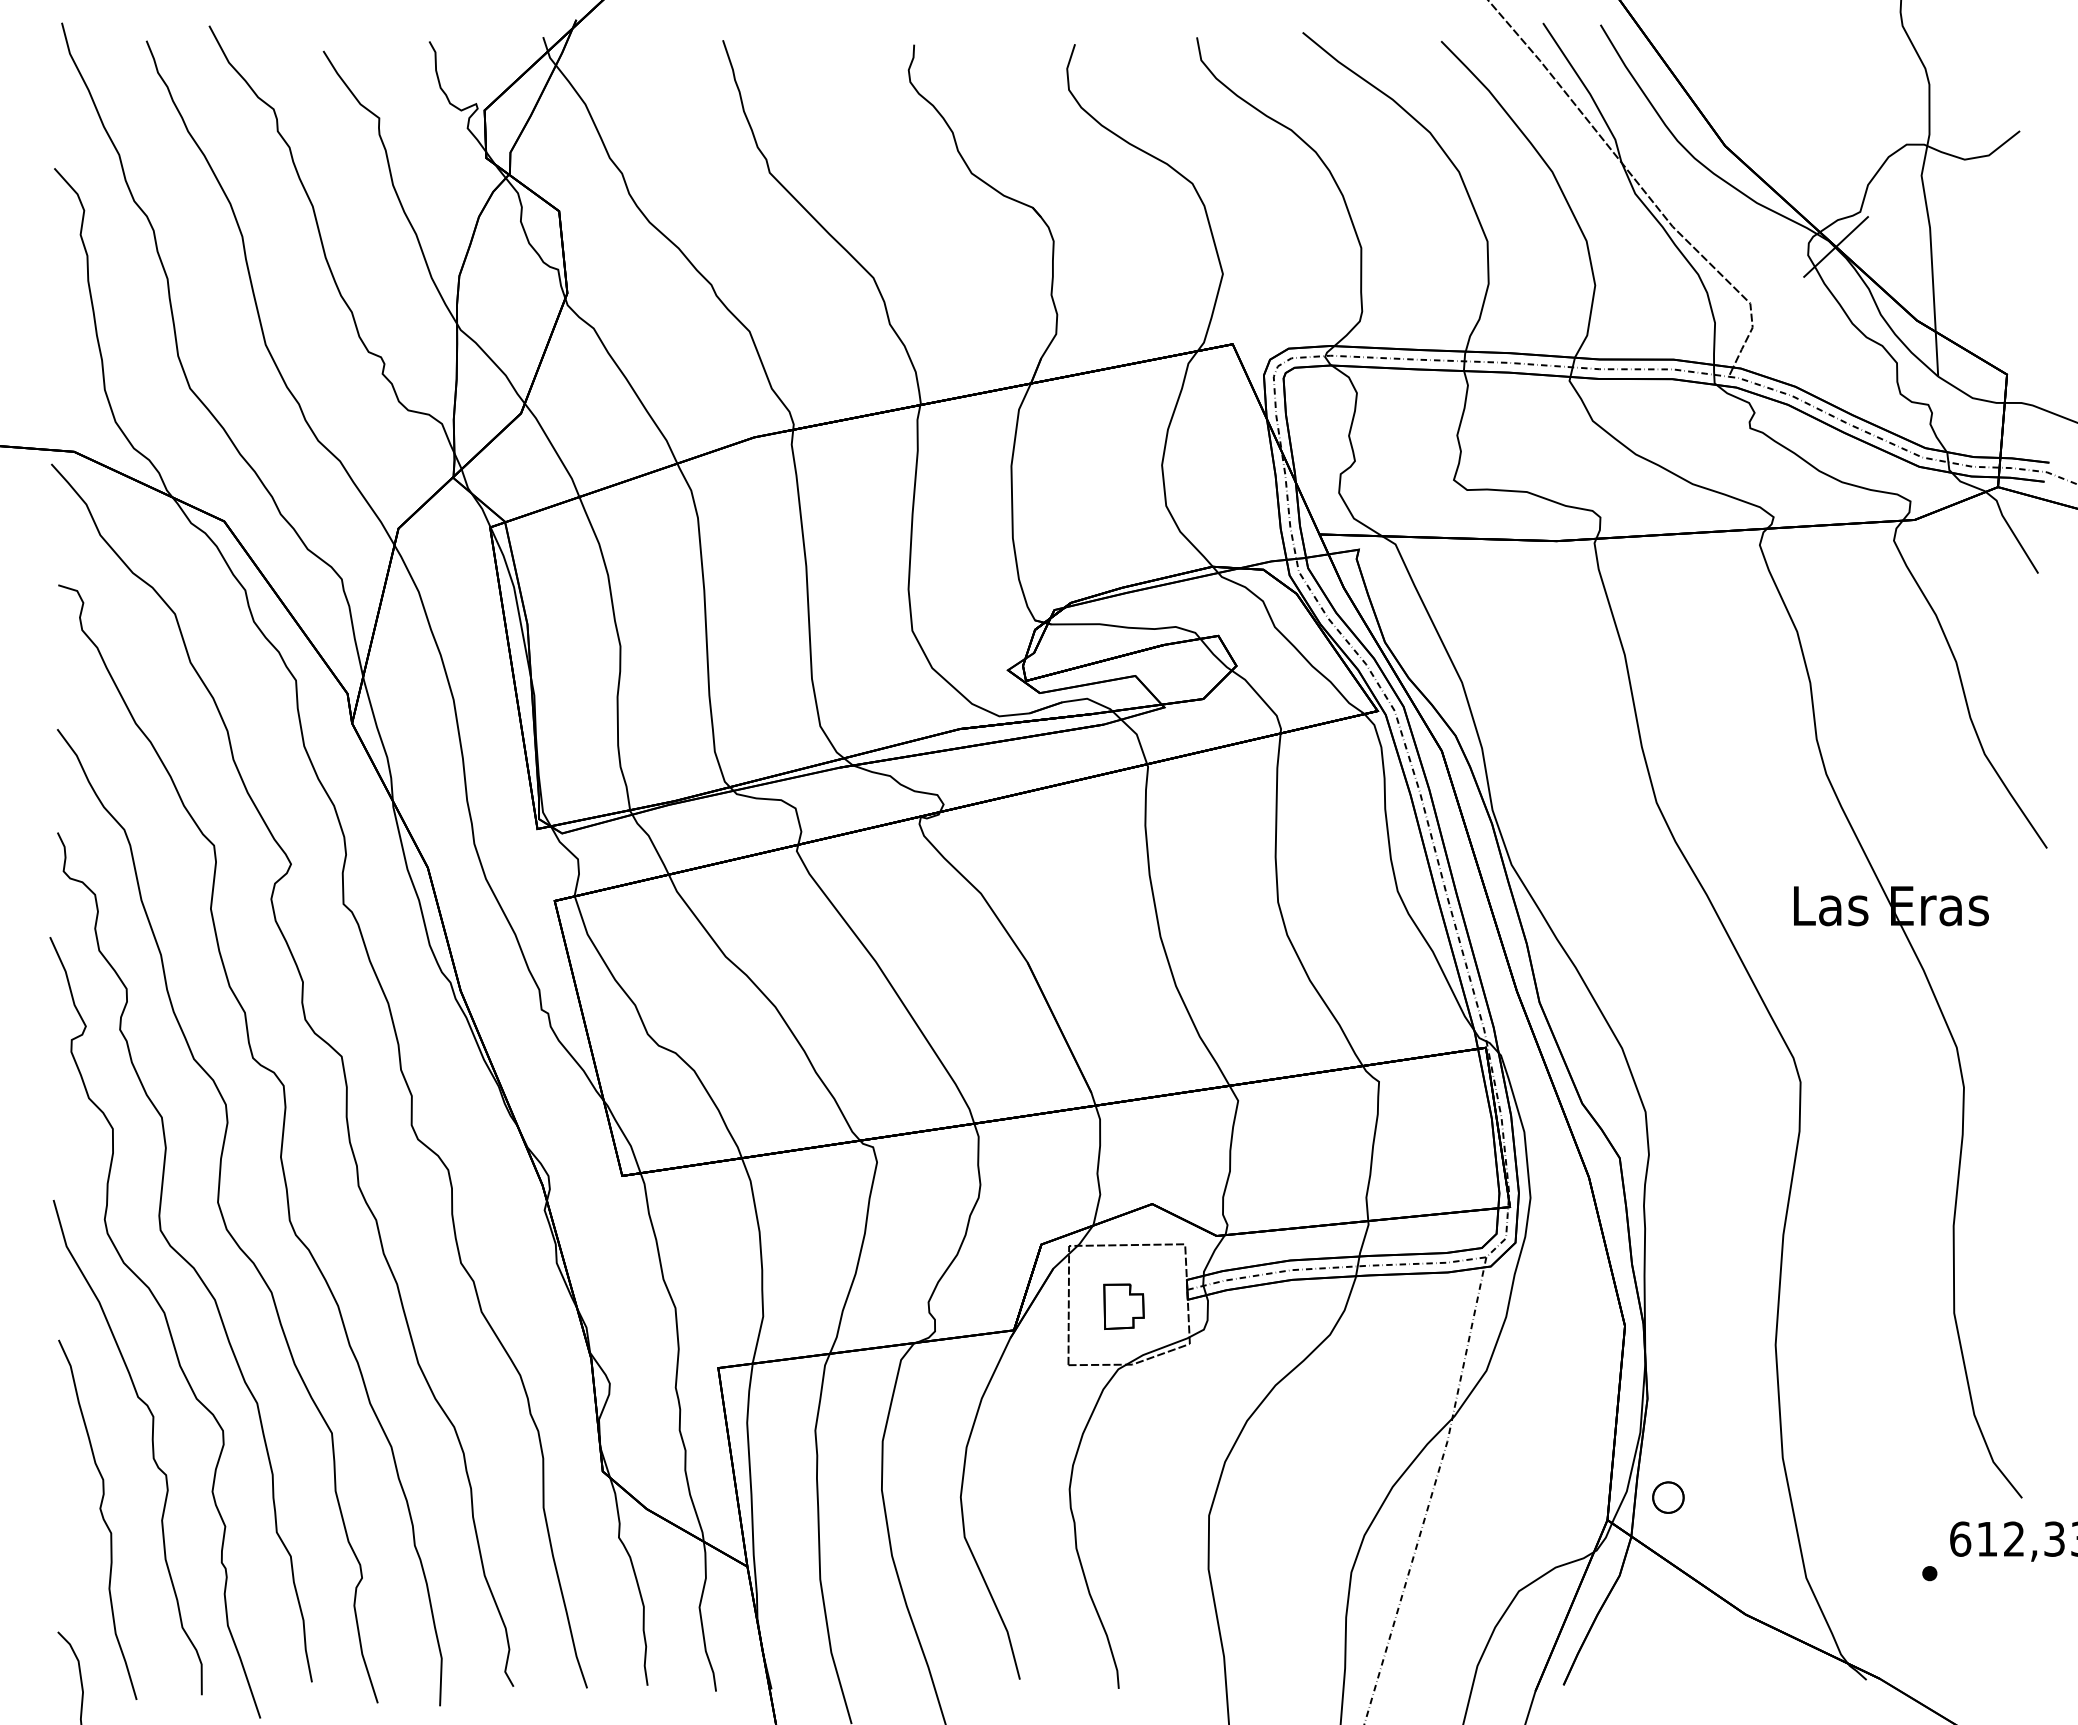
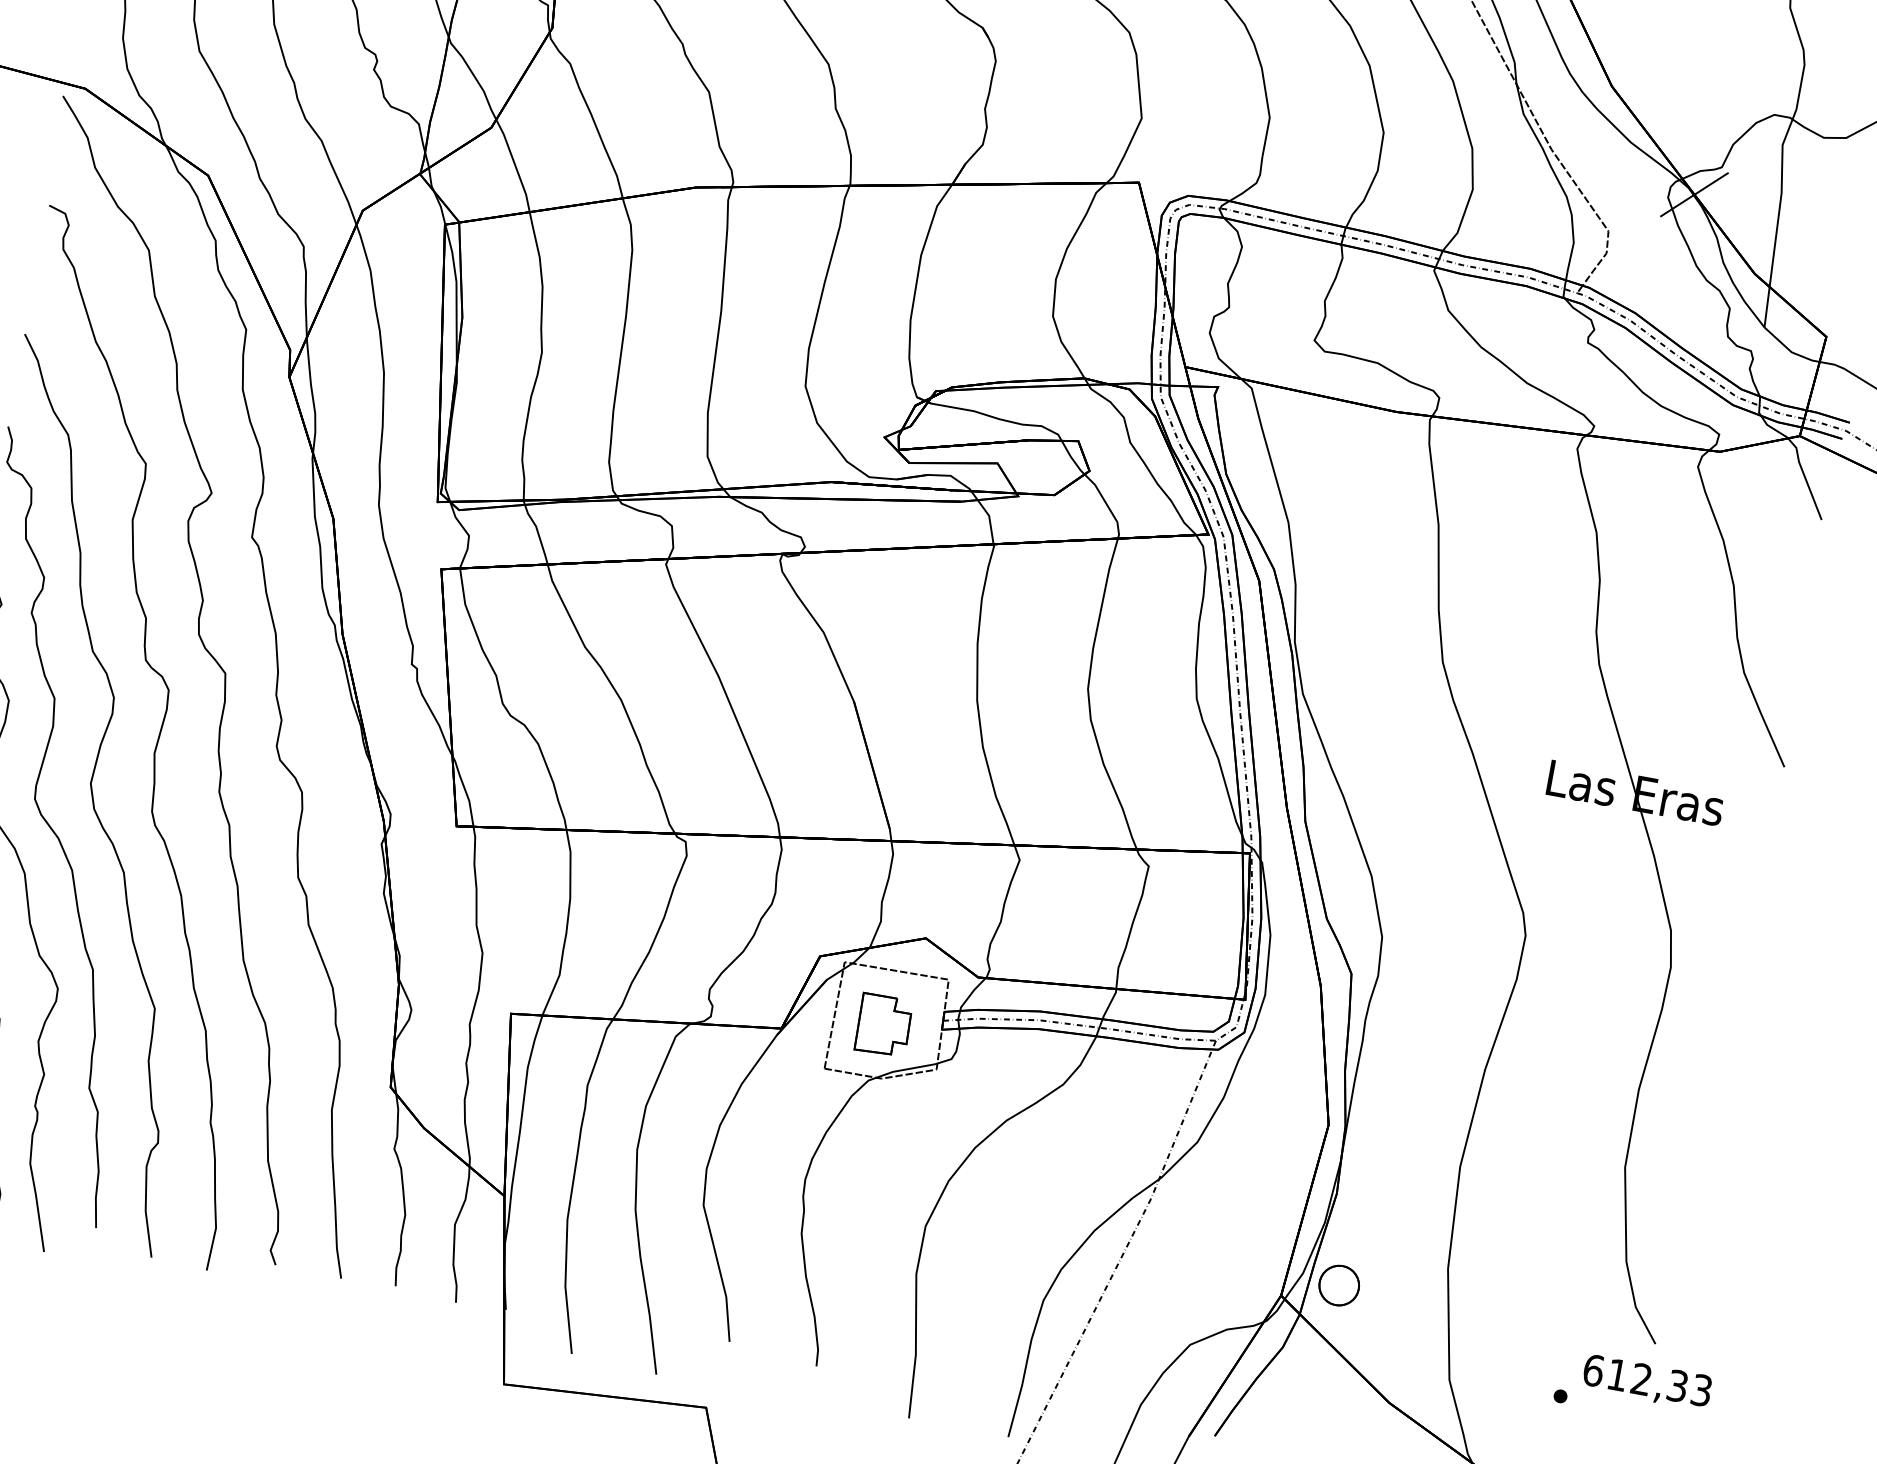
part: (1123, 1306) -> (883, 1025), size x1.43
part: (1668, 1497) -> (1339, 1285), size x1.43

